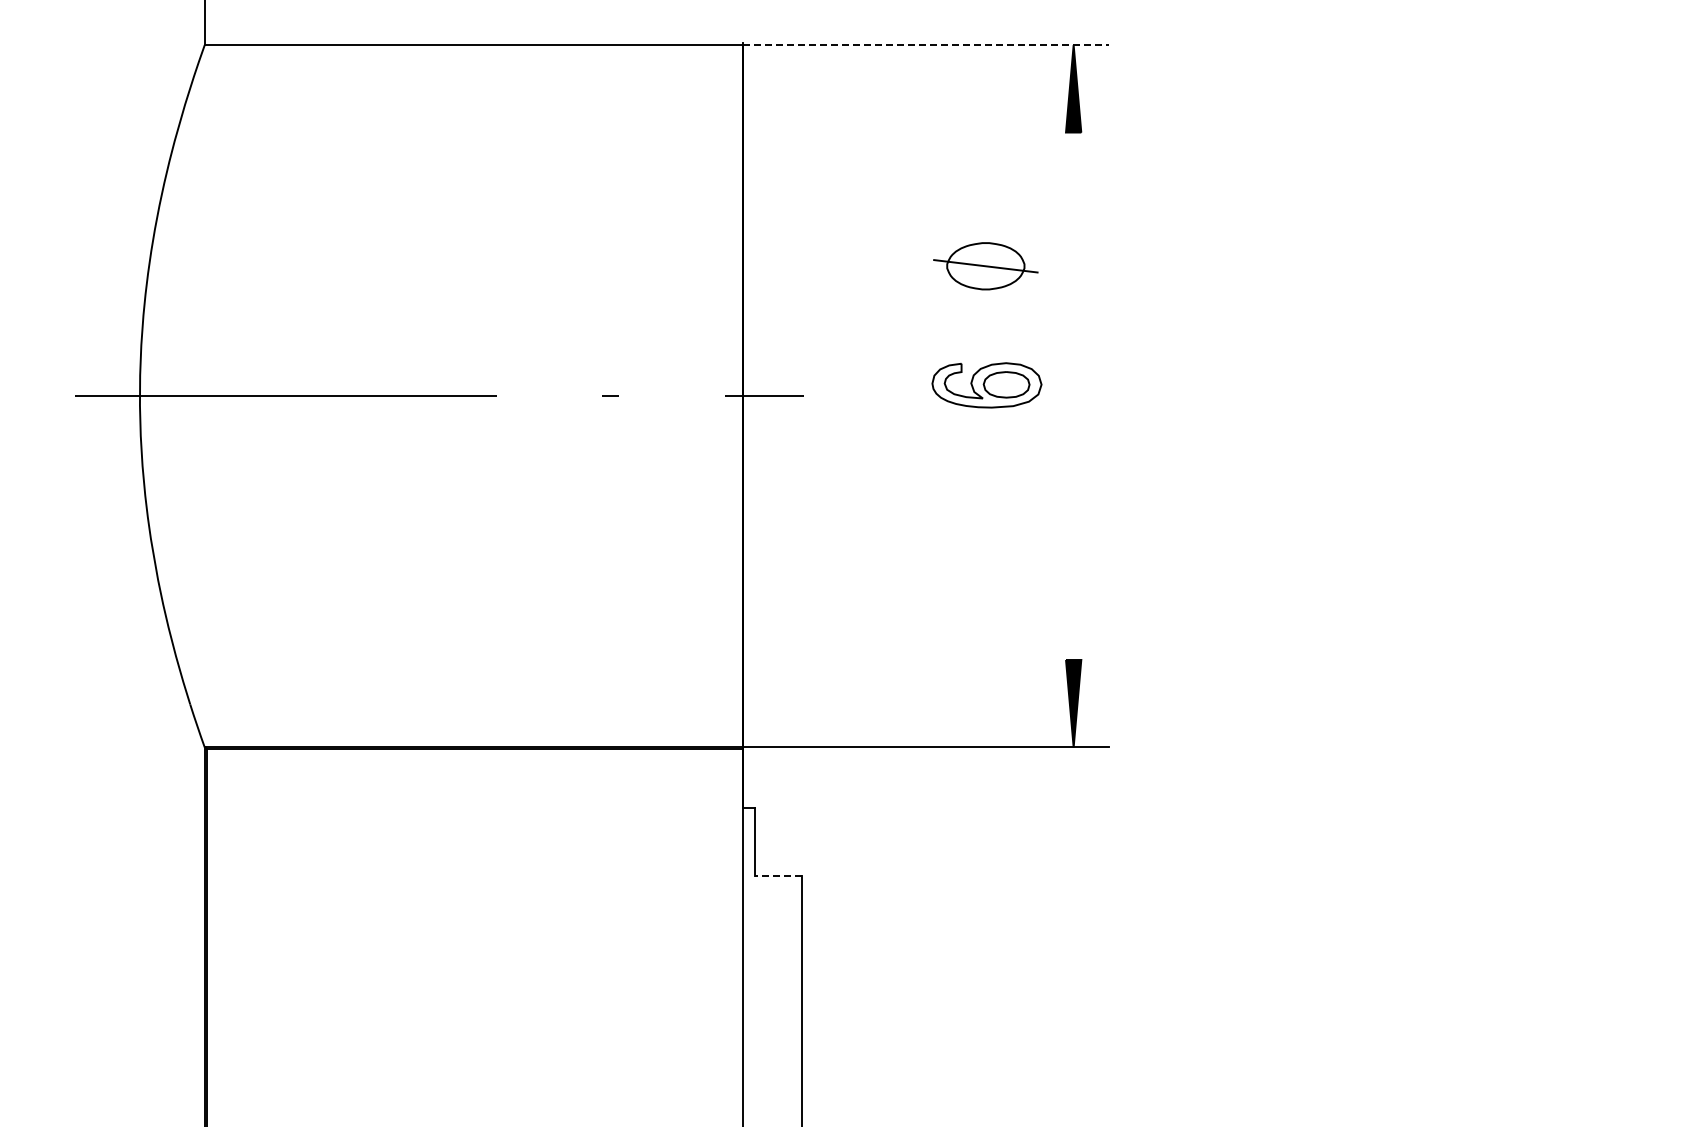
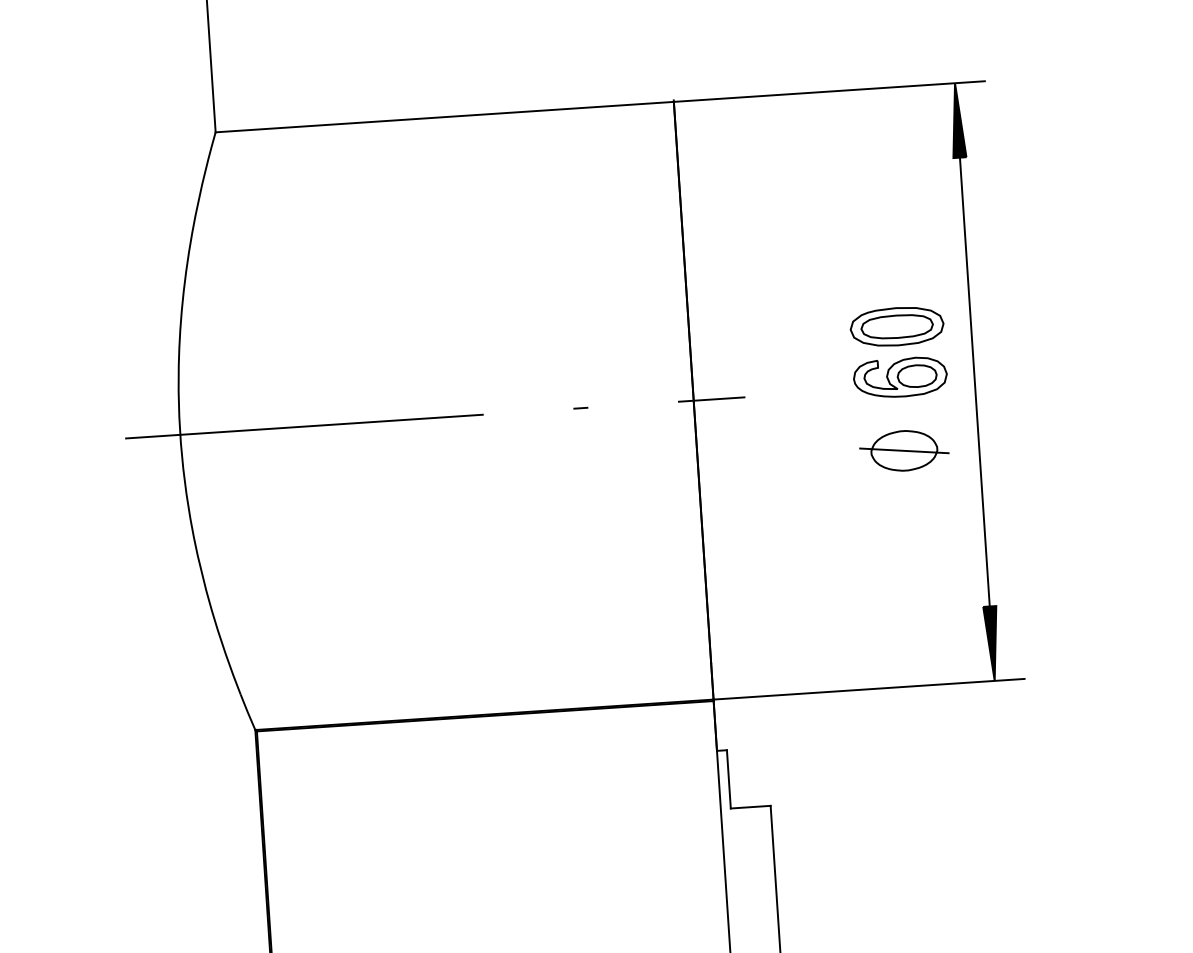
line: (926, 45) -> (829, 91), dashed -> solid
part: (985, 266) -> (904, 451), moved
part: (986, 325) -> (896, 326), added
line: (1073, 395) -> (974, 381), added
line: (777, 876) -> (749, 807), dashed -> solid

